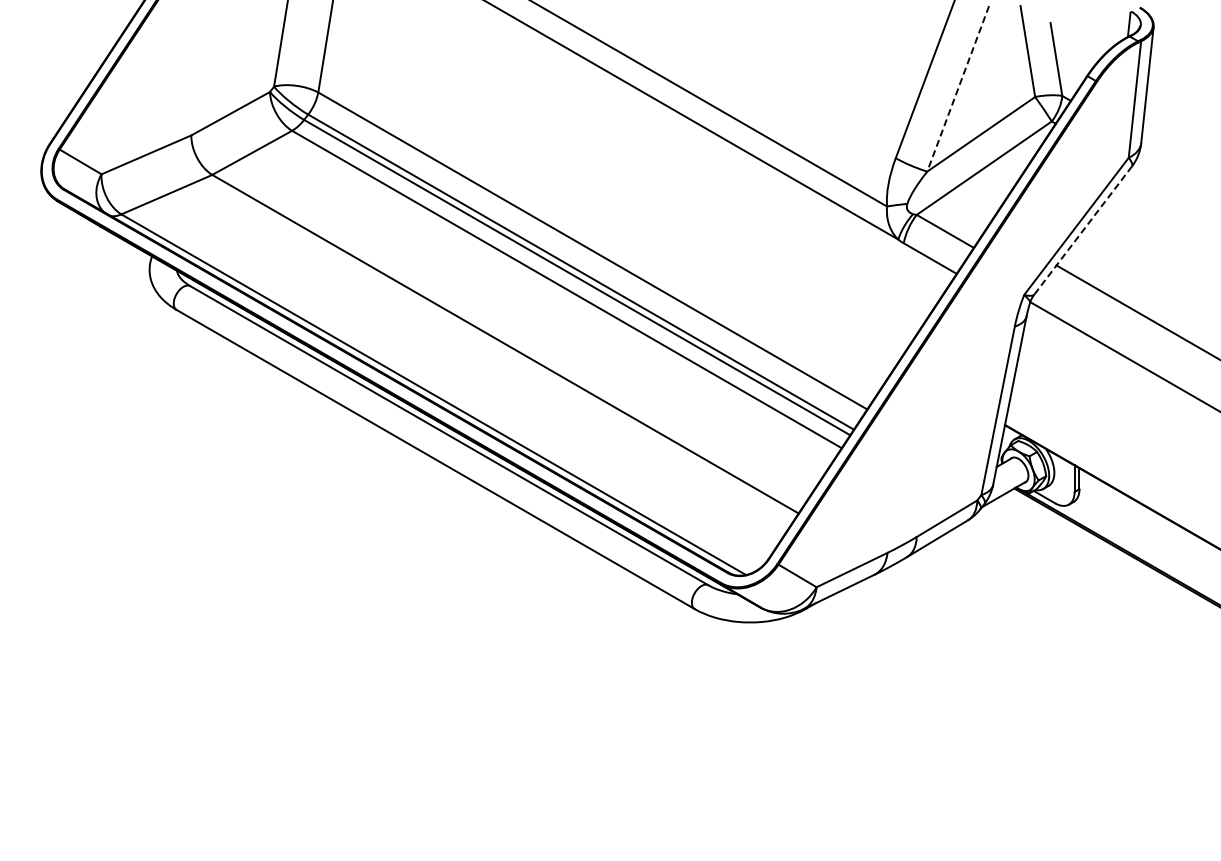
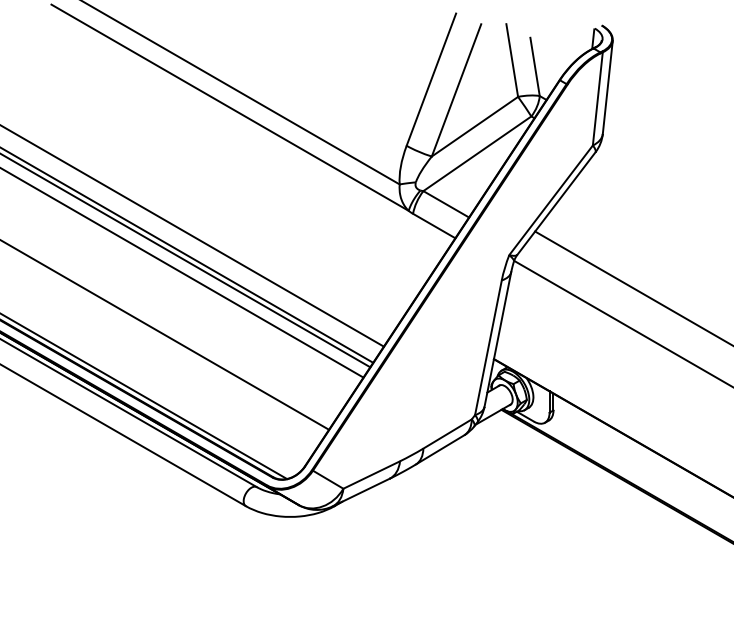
line: (957, 89) -> (455, 90), dashed -> solid
line: (1083, 230) -> (556, 203), dashed -> solid

